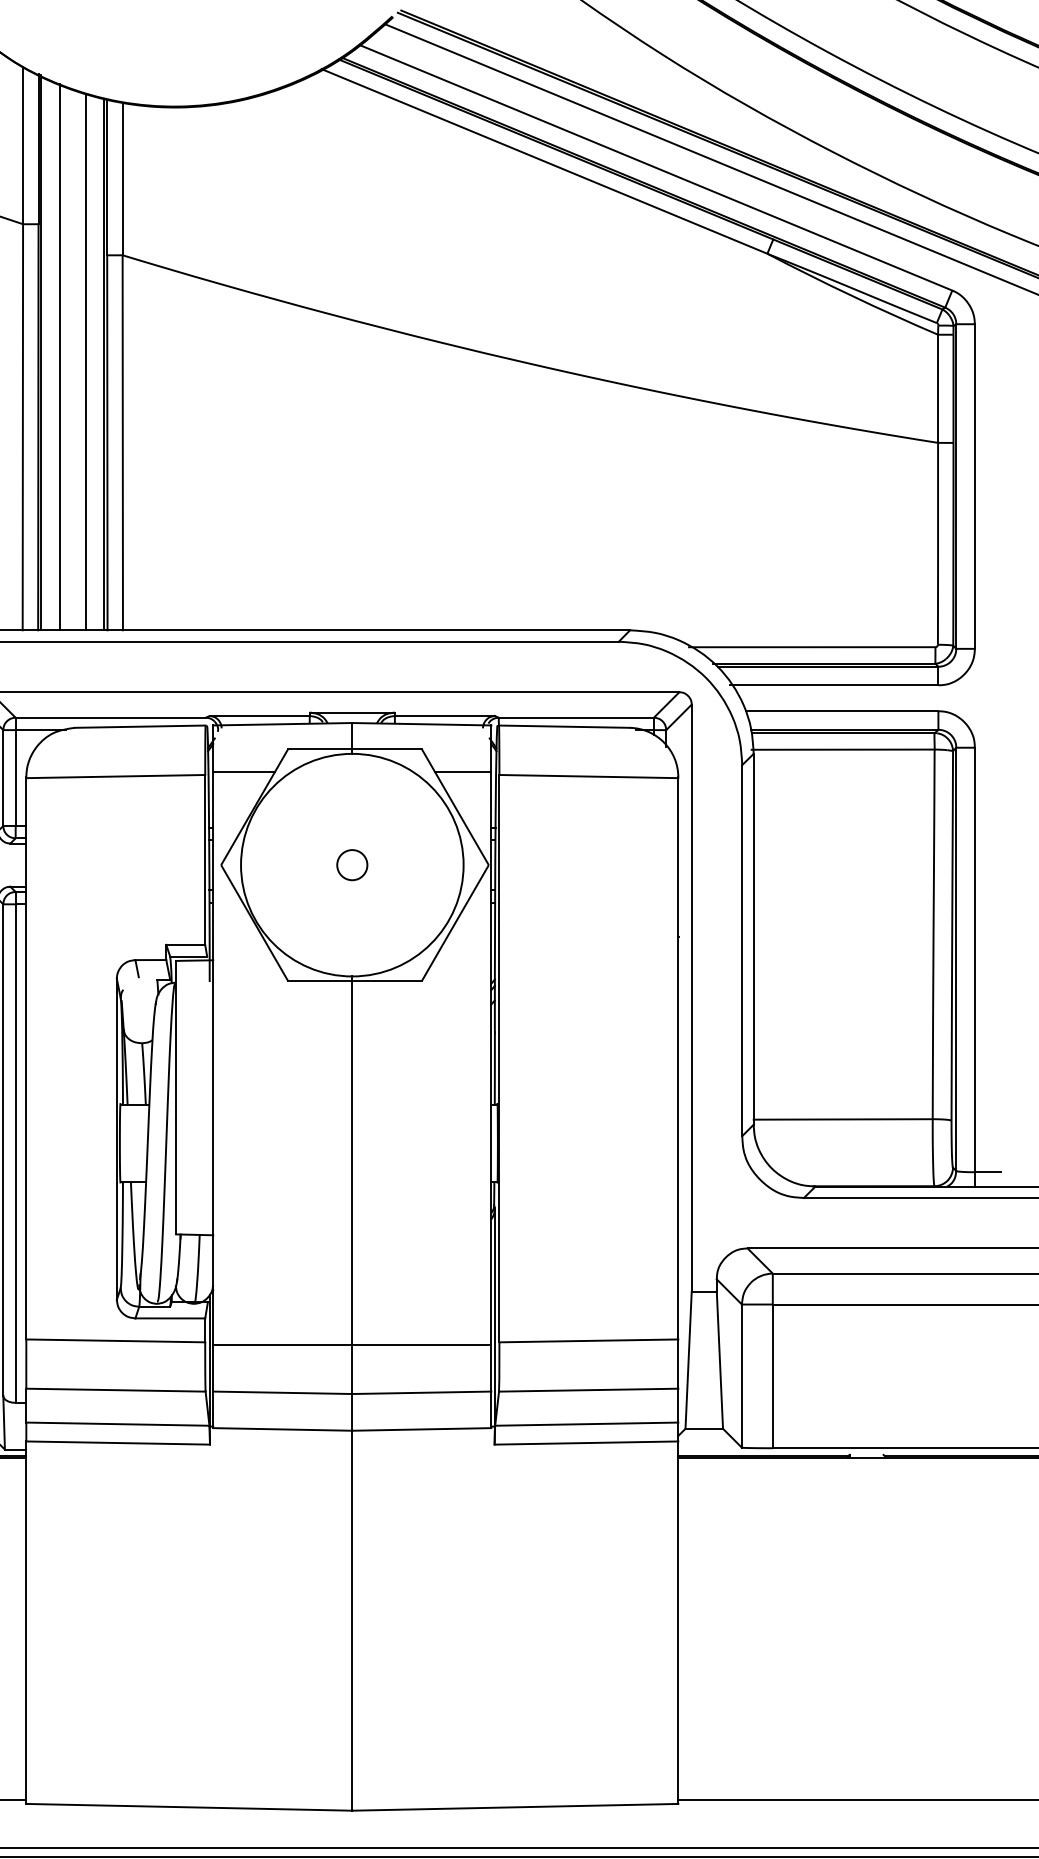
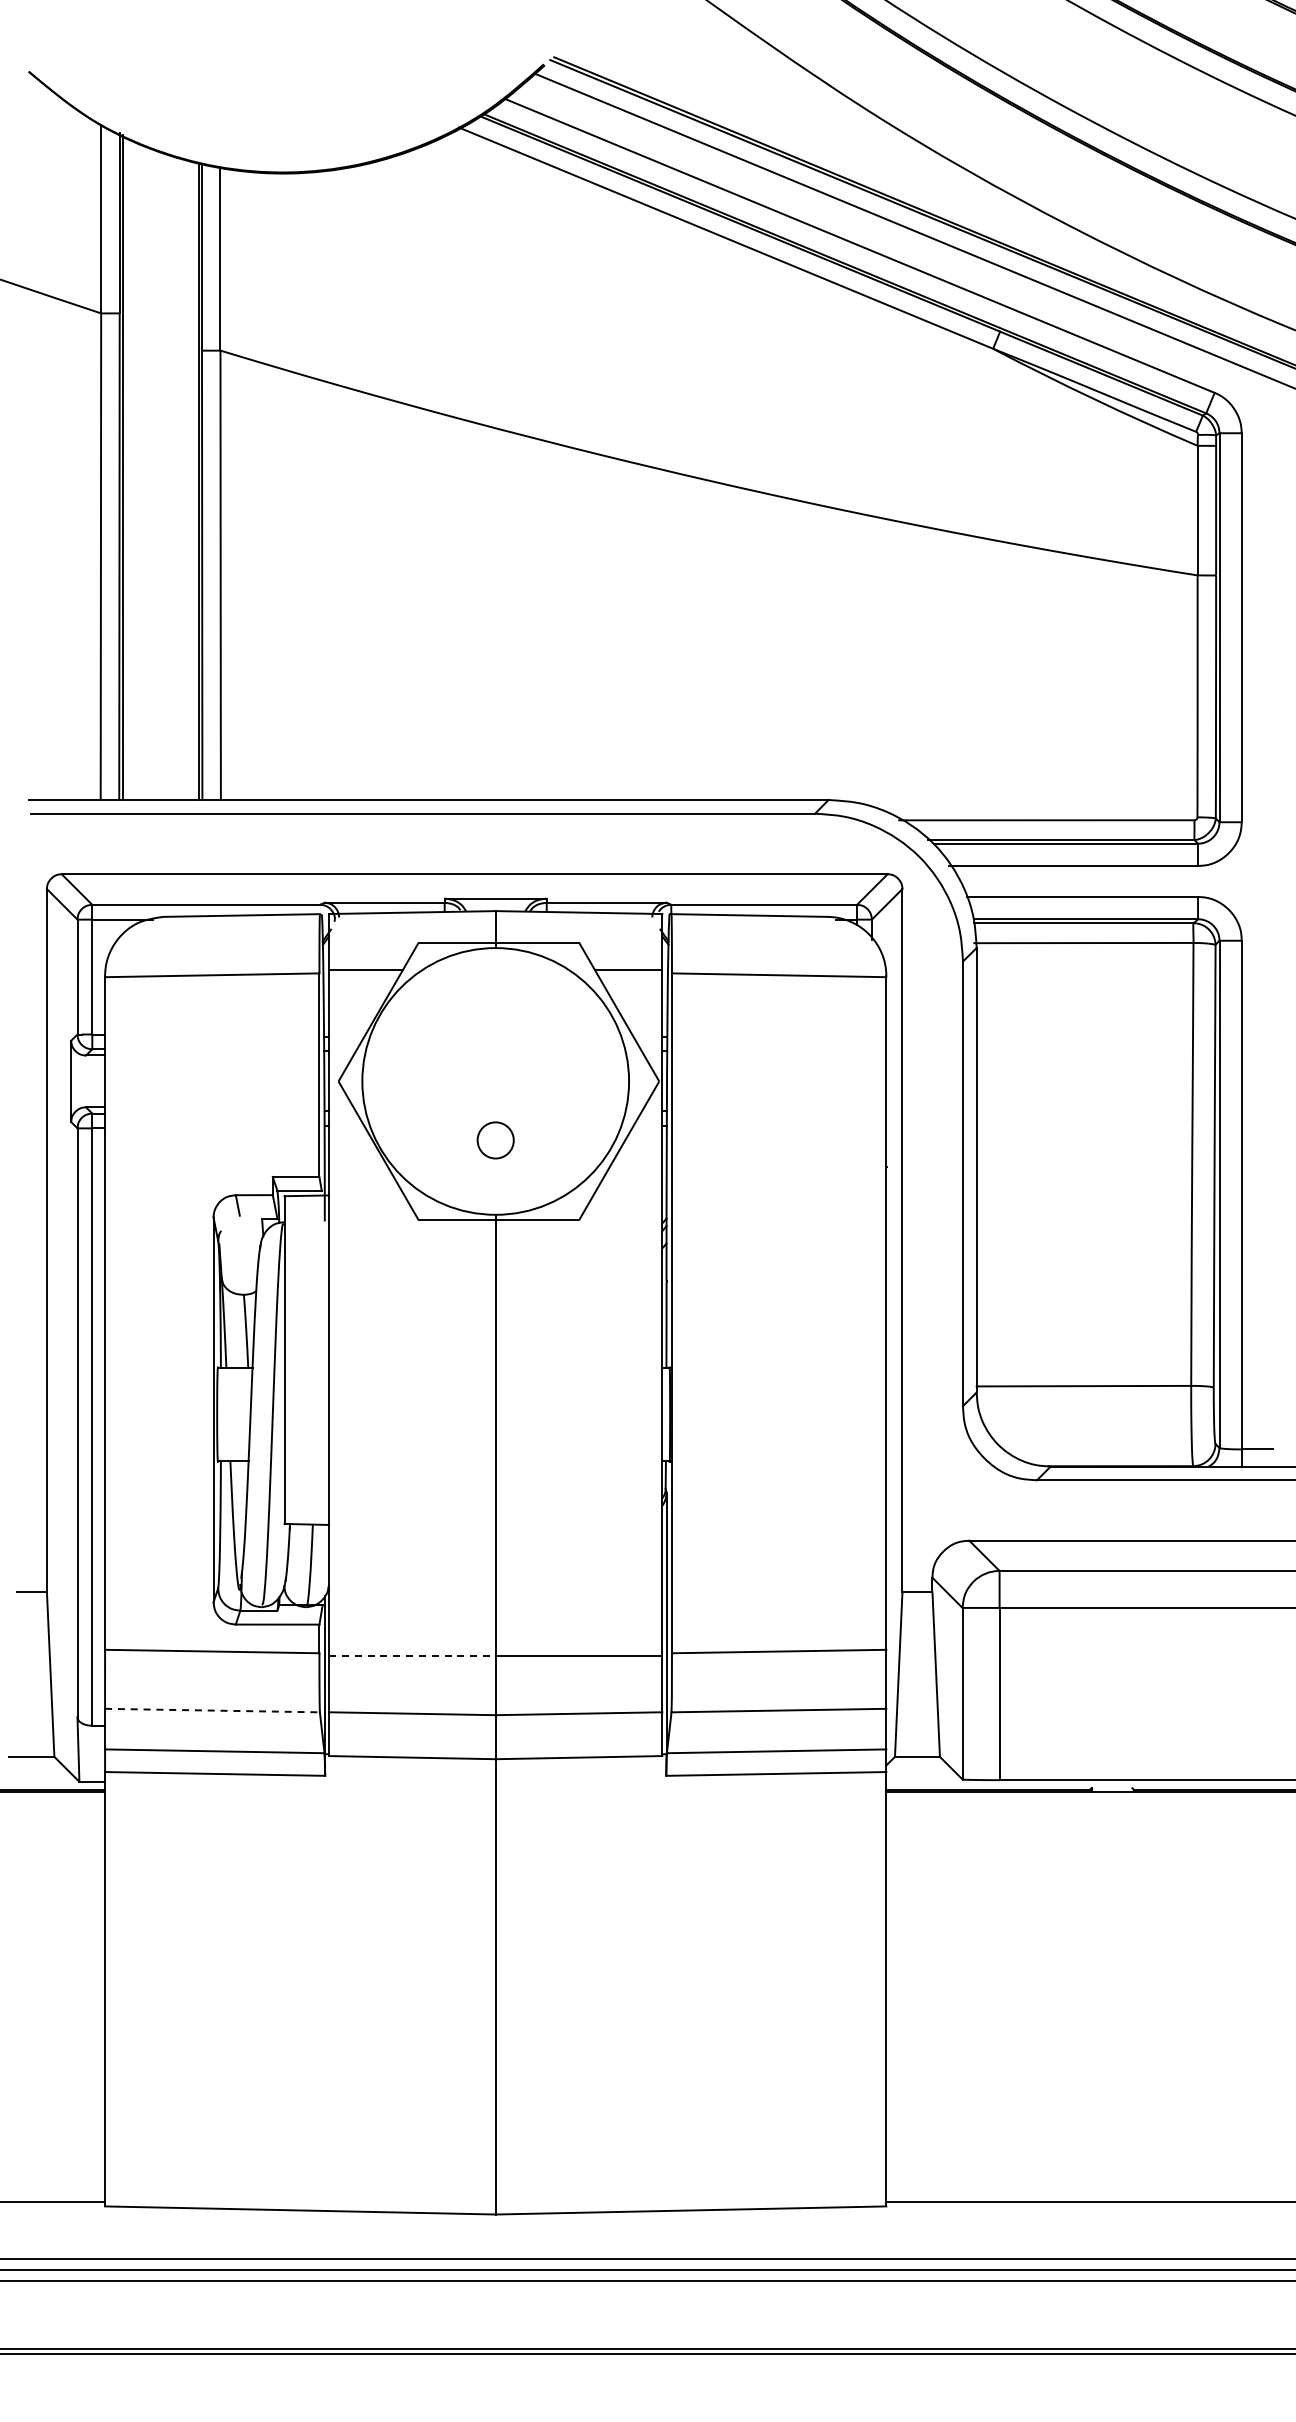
line: (60, 356) -> (145, 472), removed
line: (85, 361) -> (176, 478), removed
circle: (352, 865) -> (495, 1140), moved
line: (282, 1345) -> (412, 1656), solid -> dashed
line: (115, 1390) -> (212, 1710), solid -> dashed

